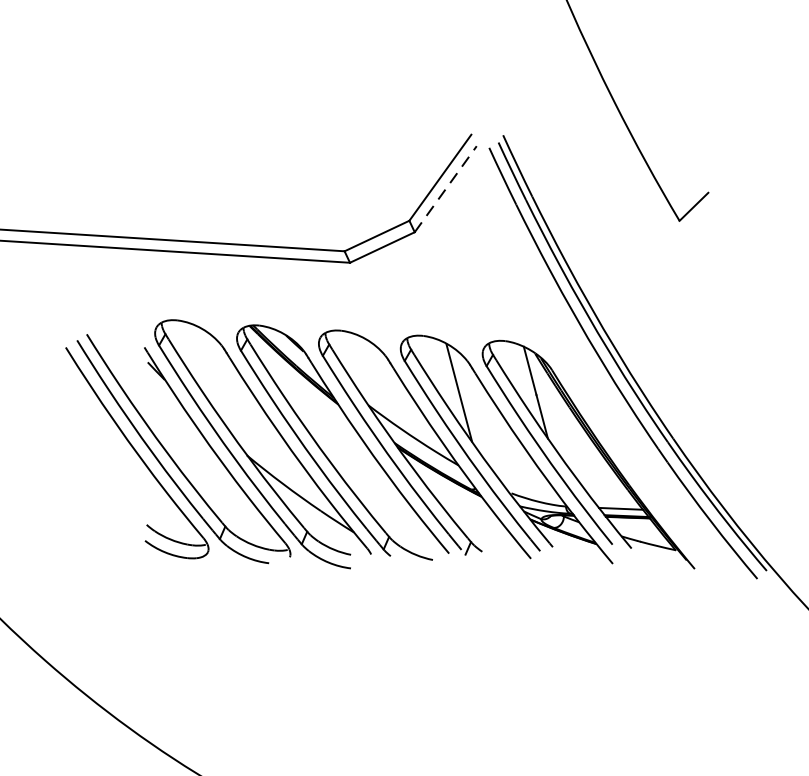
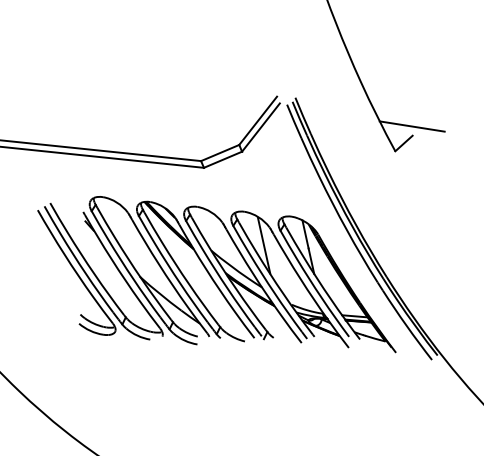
line: (705, 176) -> (411, 126), added
line: (444, 189) -> (260, 127), dashed -> solid

